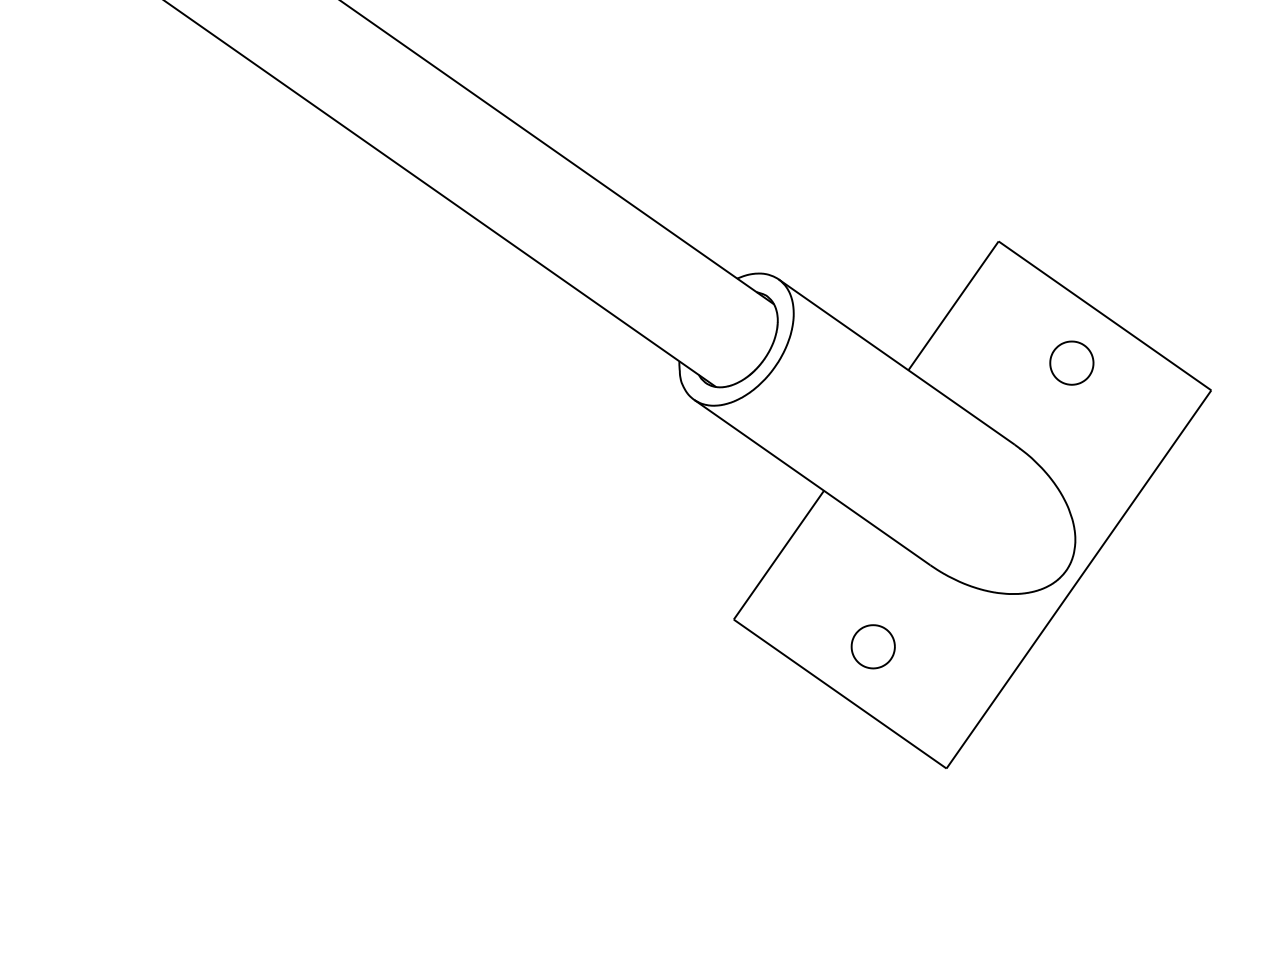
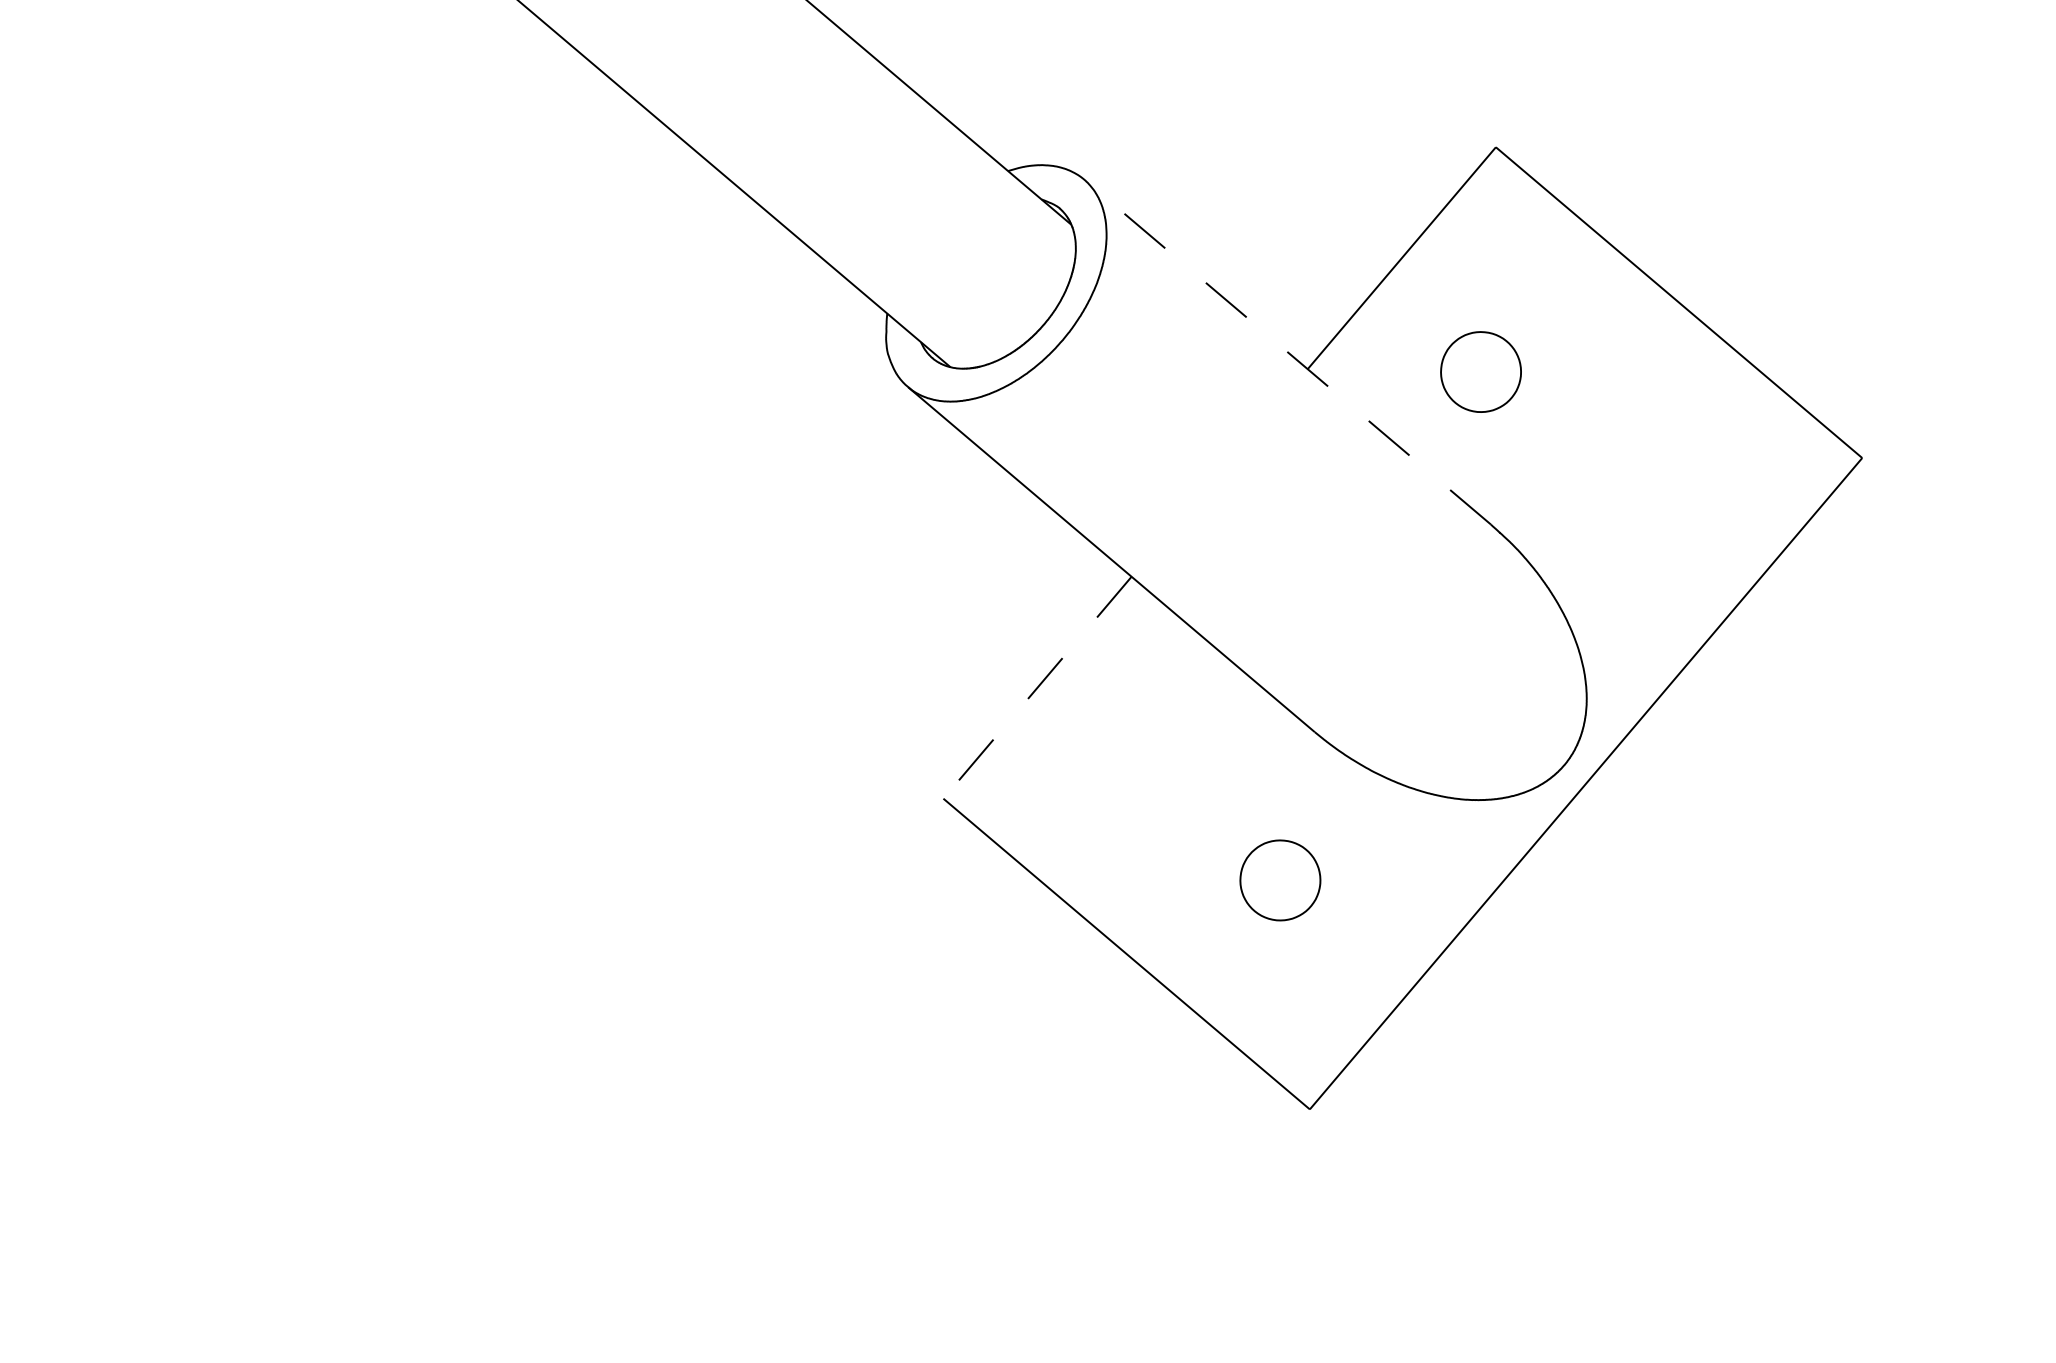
line: (896, 361) -> (1287, 351), solid -> dashed
part: (1071, 362) -> (1480, 370), moved
line: (778, 555) -> (1036, 688), solid -> dashed
part: (872, 646) -> (1279, 879), moved

